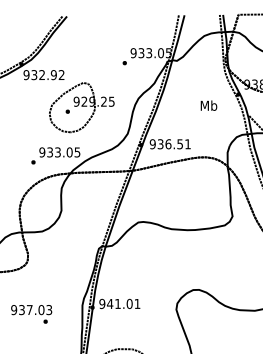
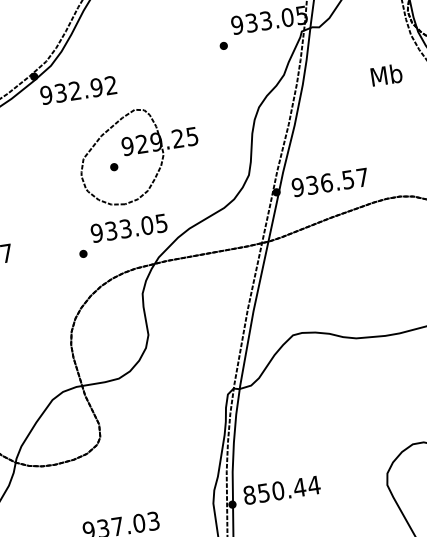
text: (208, 105) -> (385, 74), moved
part: (81, 107) -> (138, 155), moved
text: (187, 144) -> (361, 178), 936.51 -> 936.57
text: (119, 303) -> (280, 489), 941.01 -> 850.44

